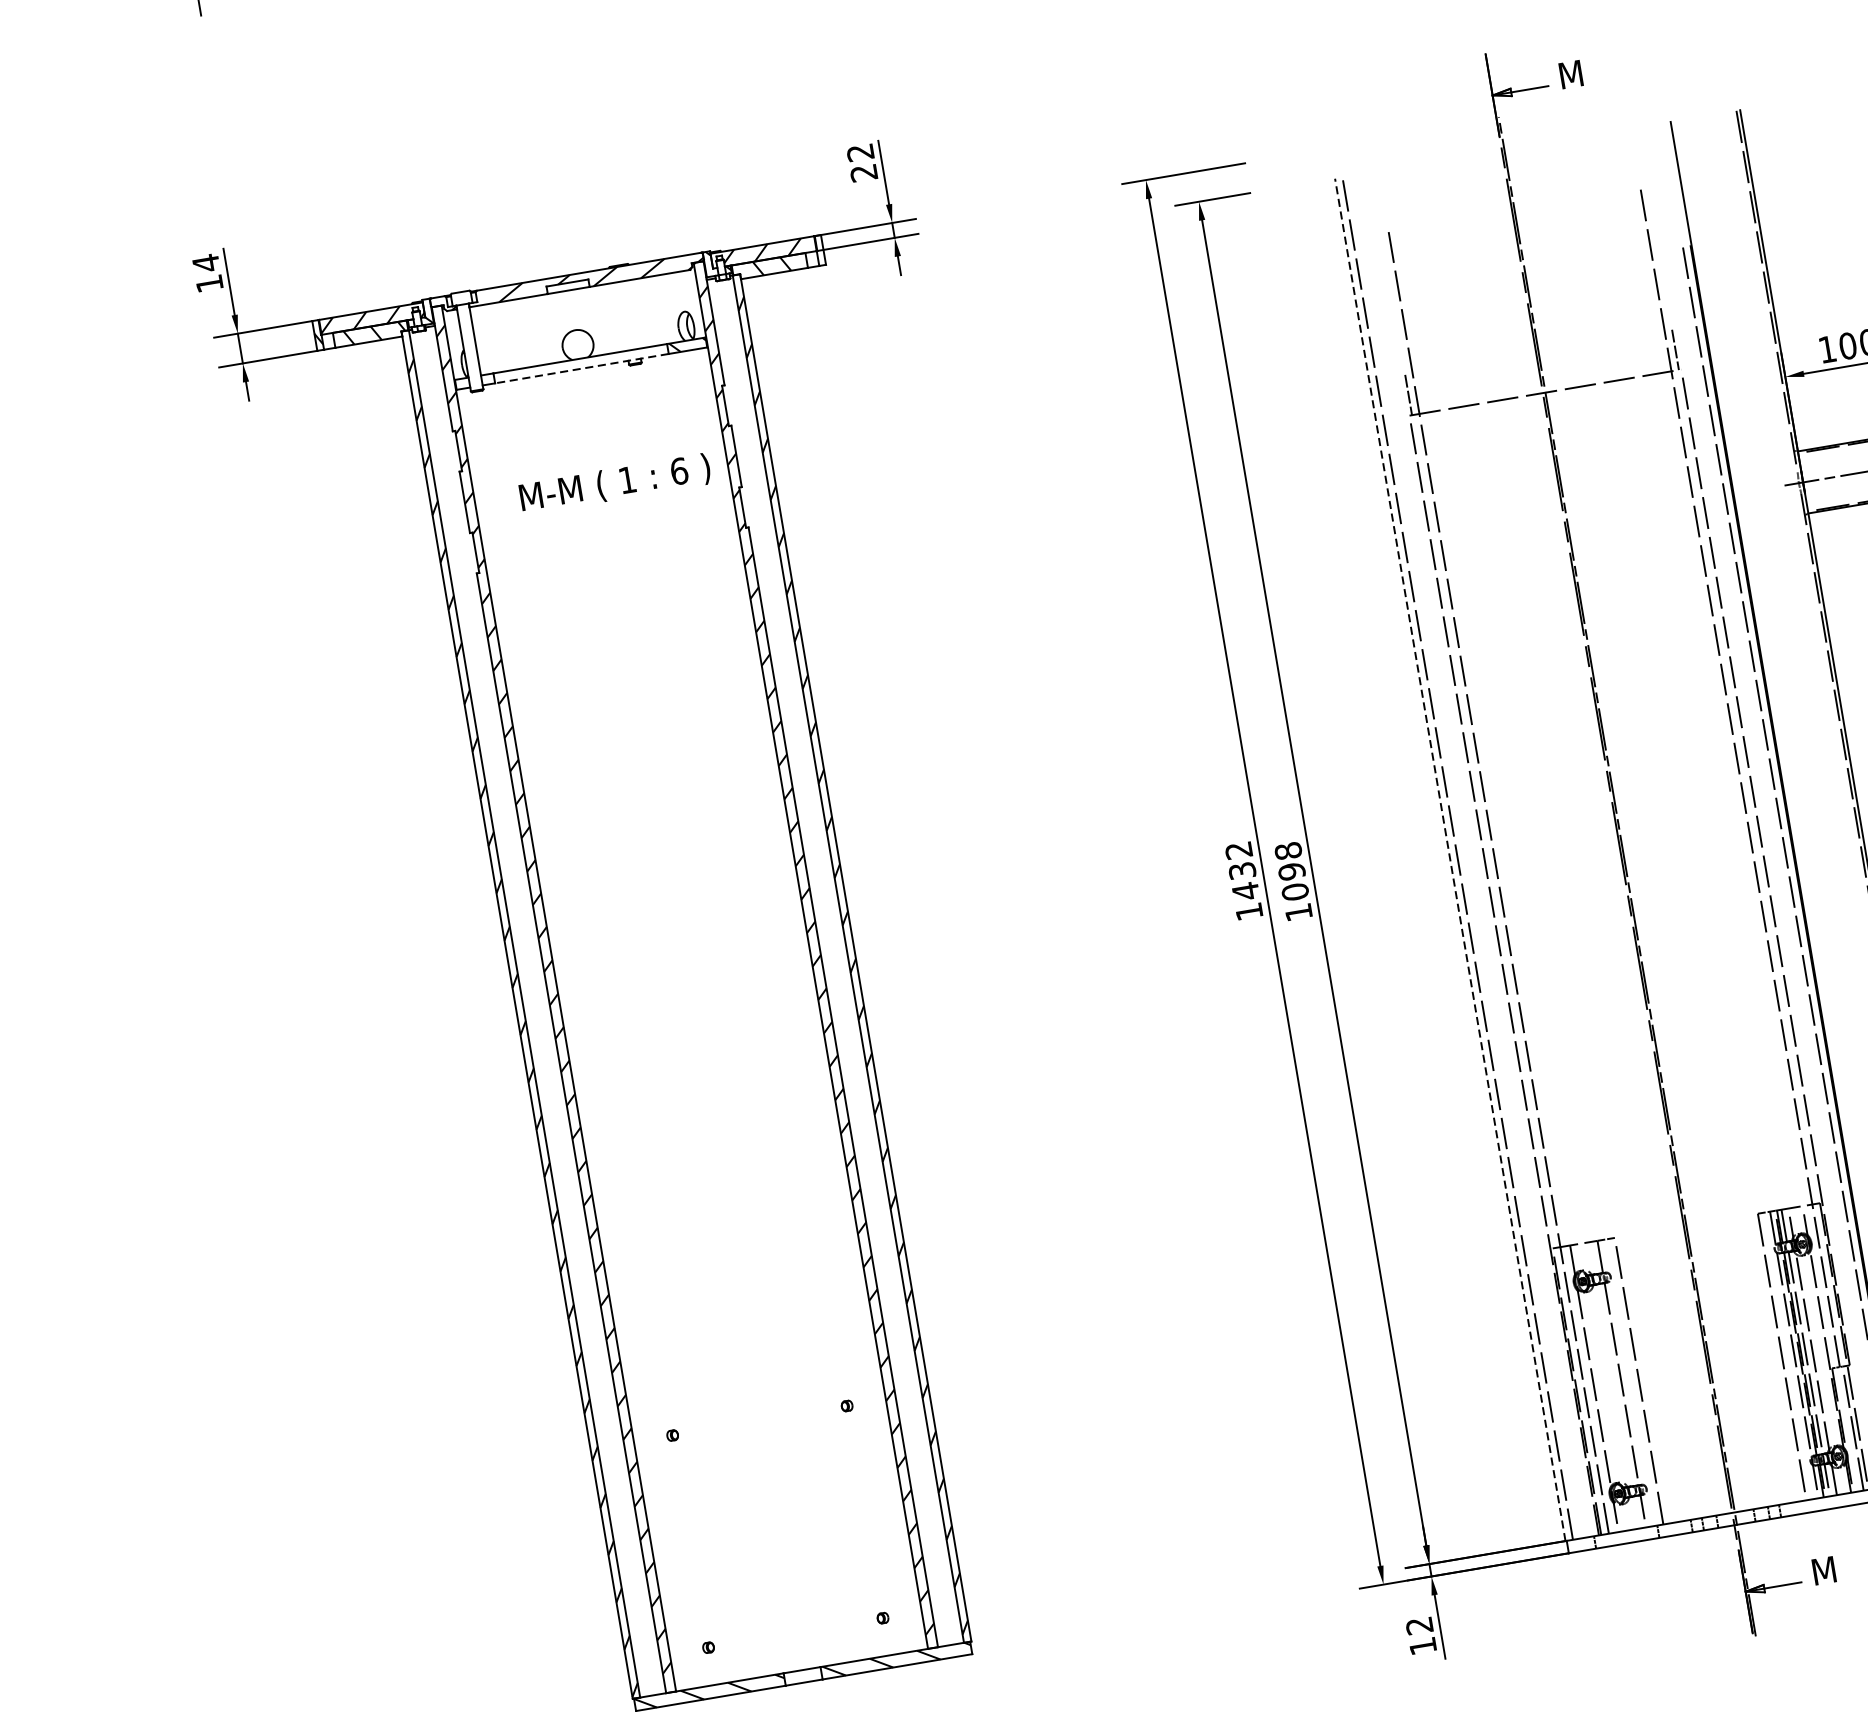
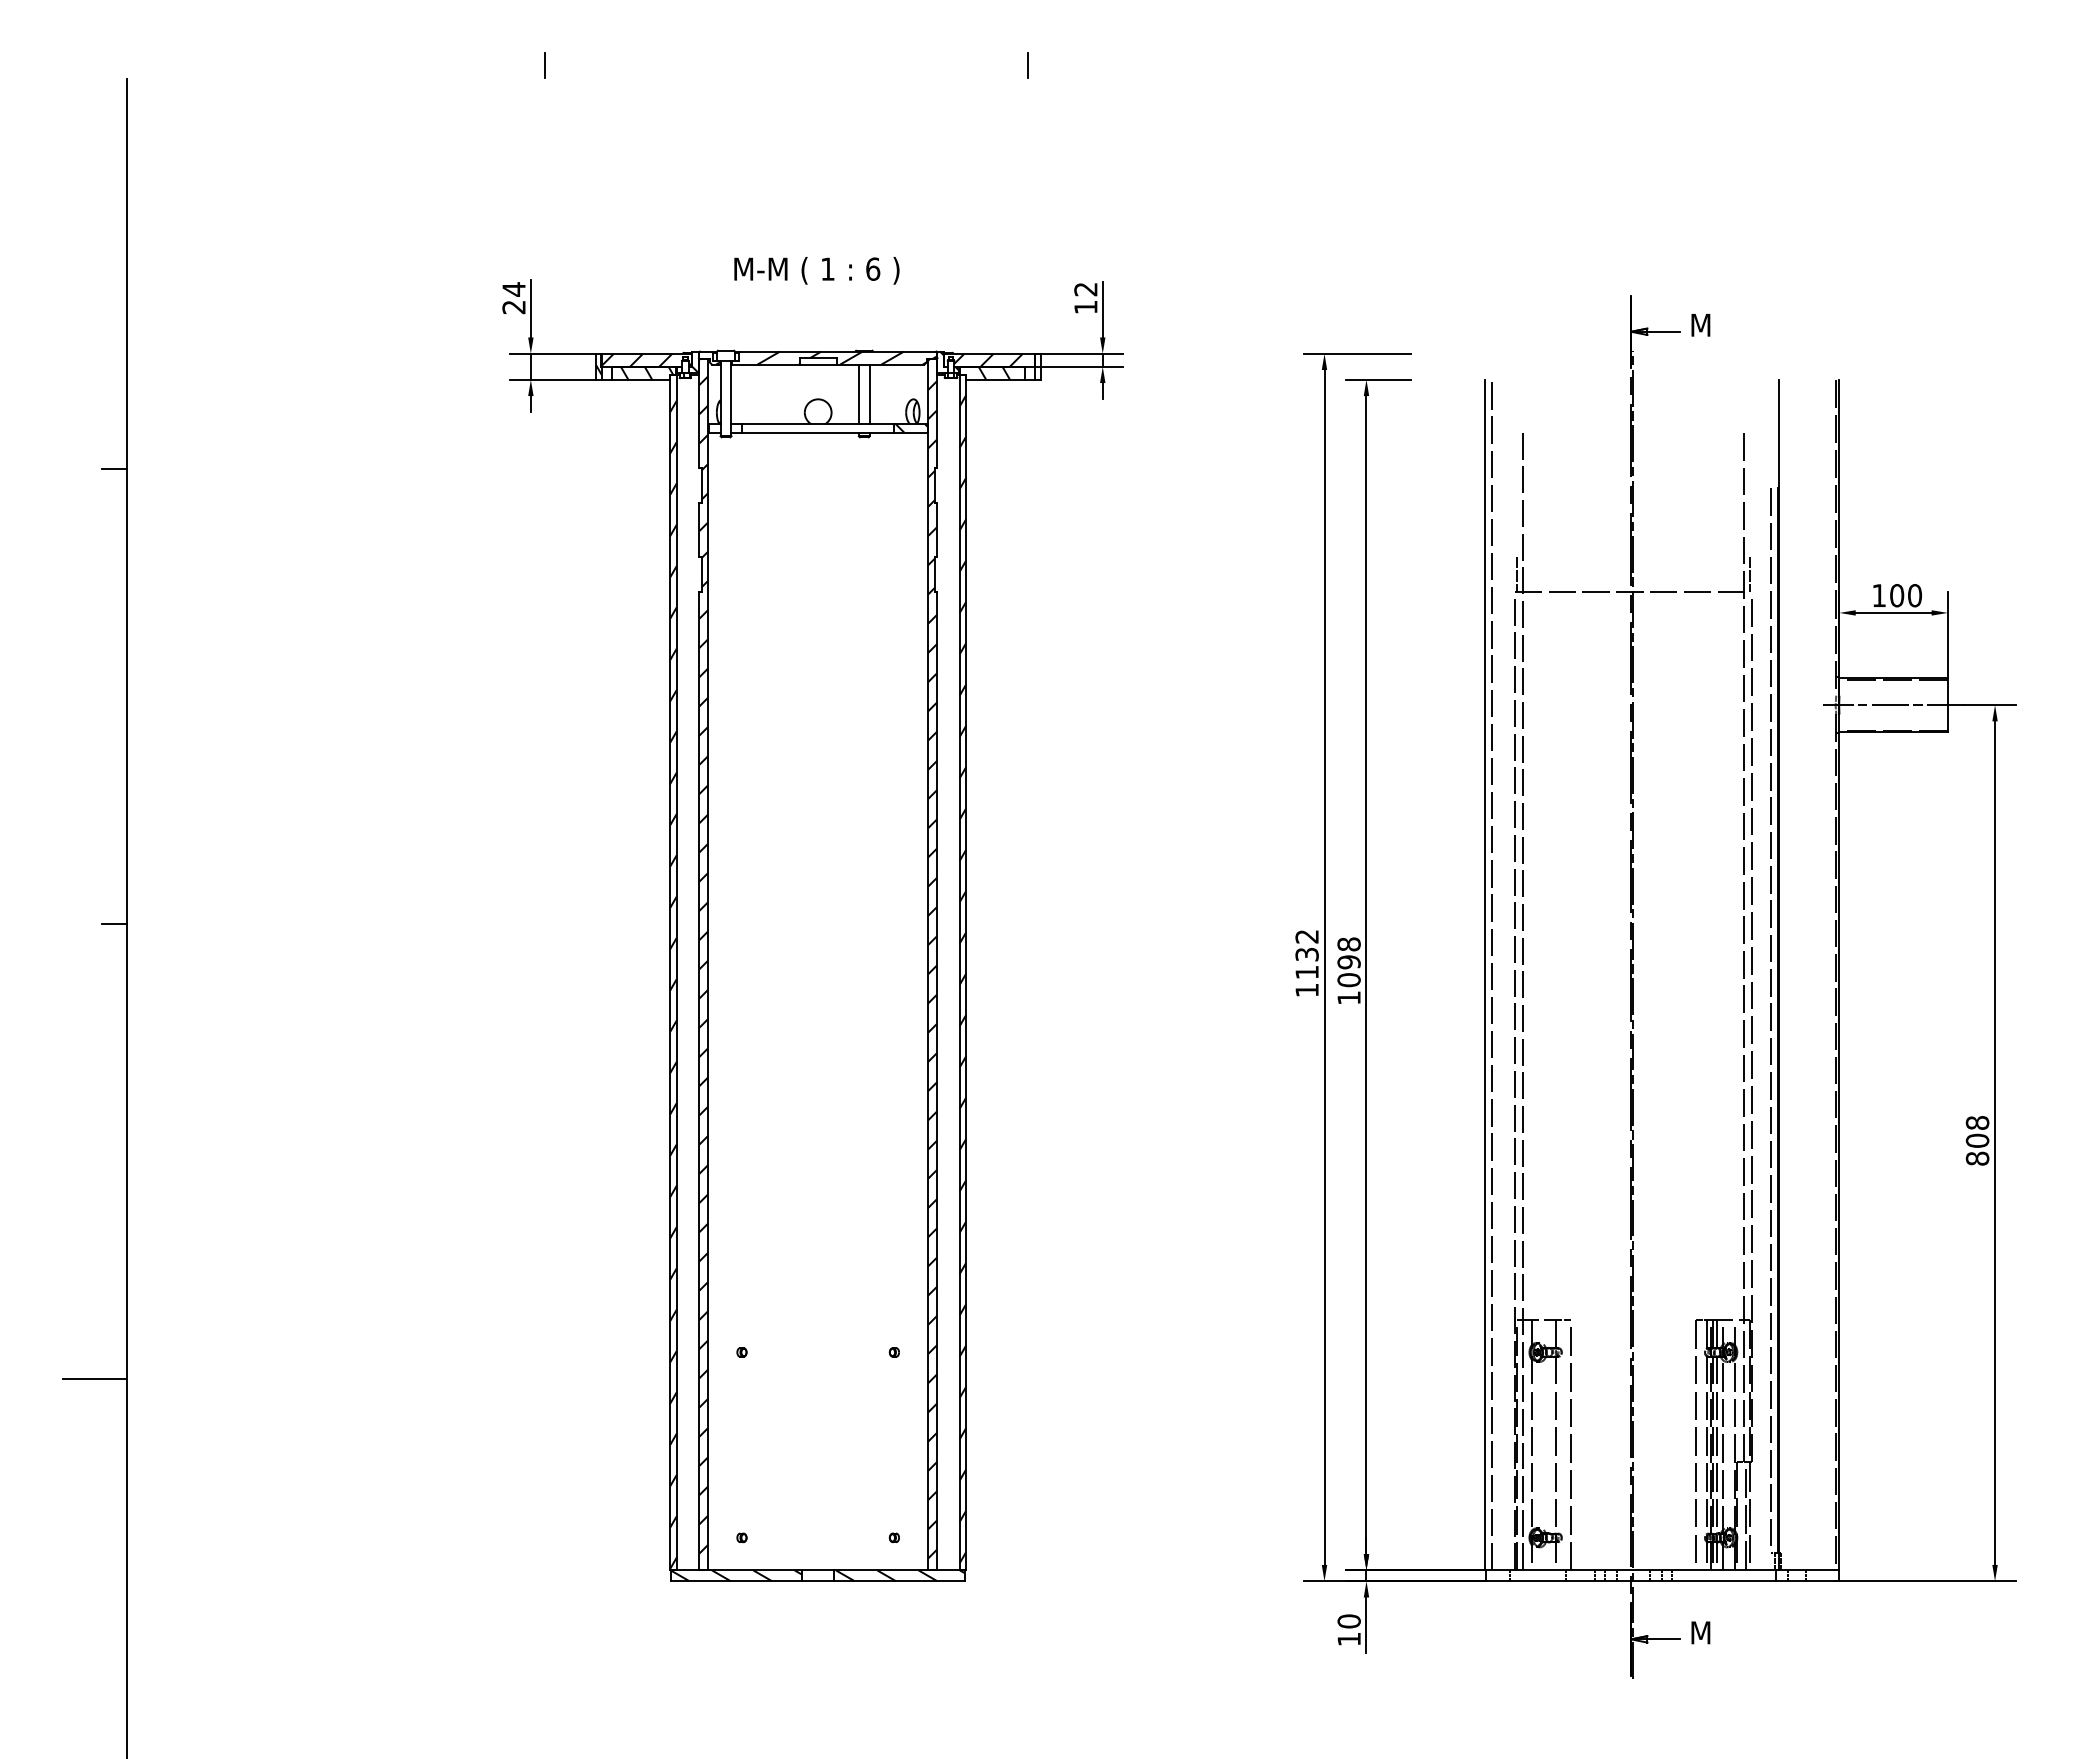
text: (863, 173) -> (1085, 307), 22 -> 12
text: (209, 284) -> (513, 307), 14 -> 24
line: (633, 314) -> (869, 394), added
line: (620, 316) -> (858, 394), added
line: (582, 368) -> (818, 432), dashed -> solid
text: (614, 483) -> (816, 270), moved
line: (1450, 859) -> (1485, 974), dashed -> solid
text: (1245, 891) -> (1306, 972), 1432 -> 1132
text: (1418, 1626) -> (1348, 1621), 12 -> 10

